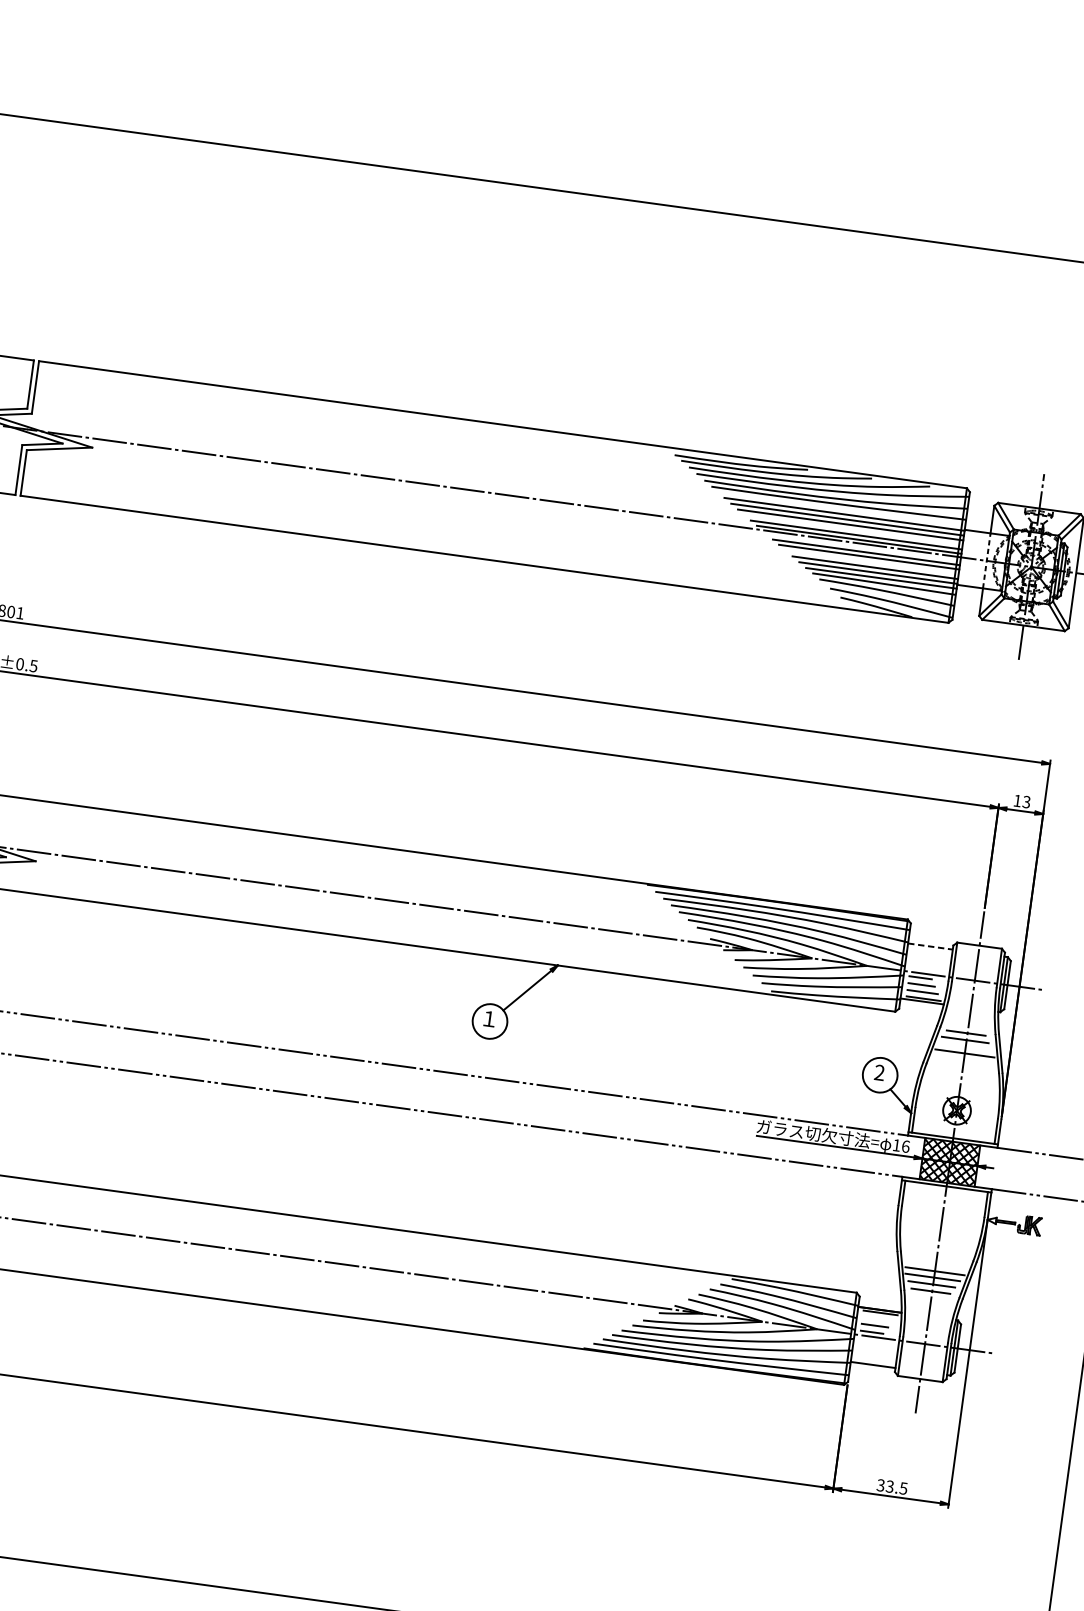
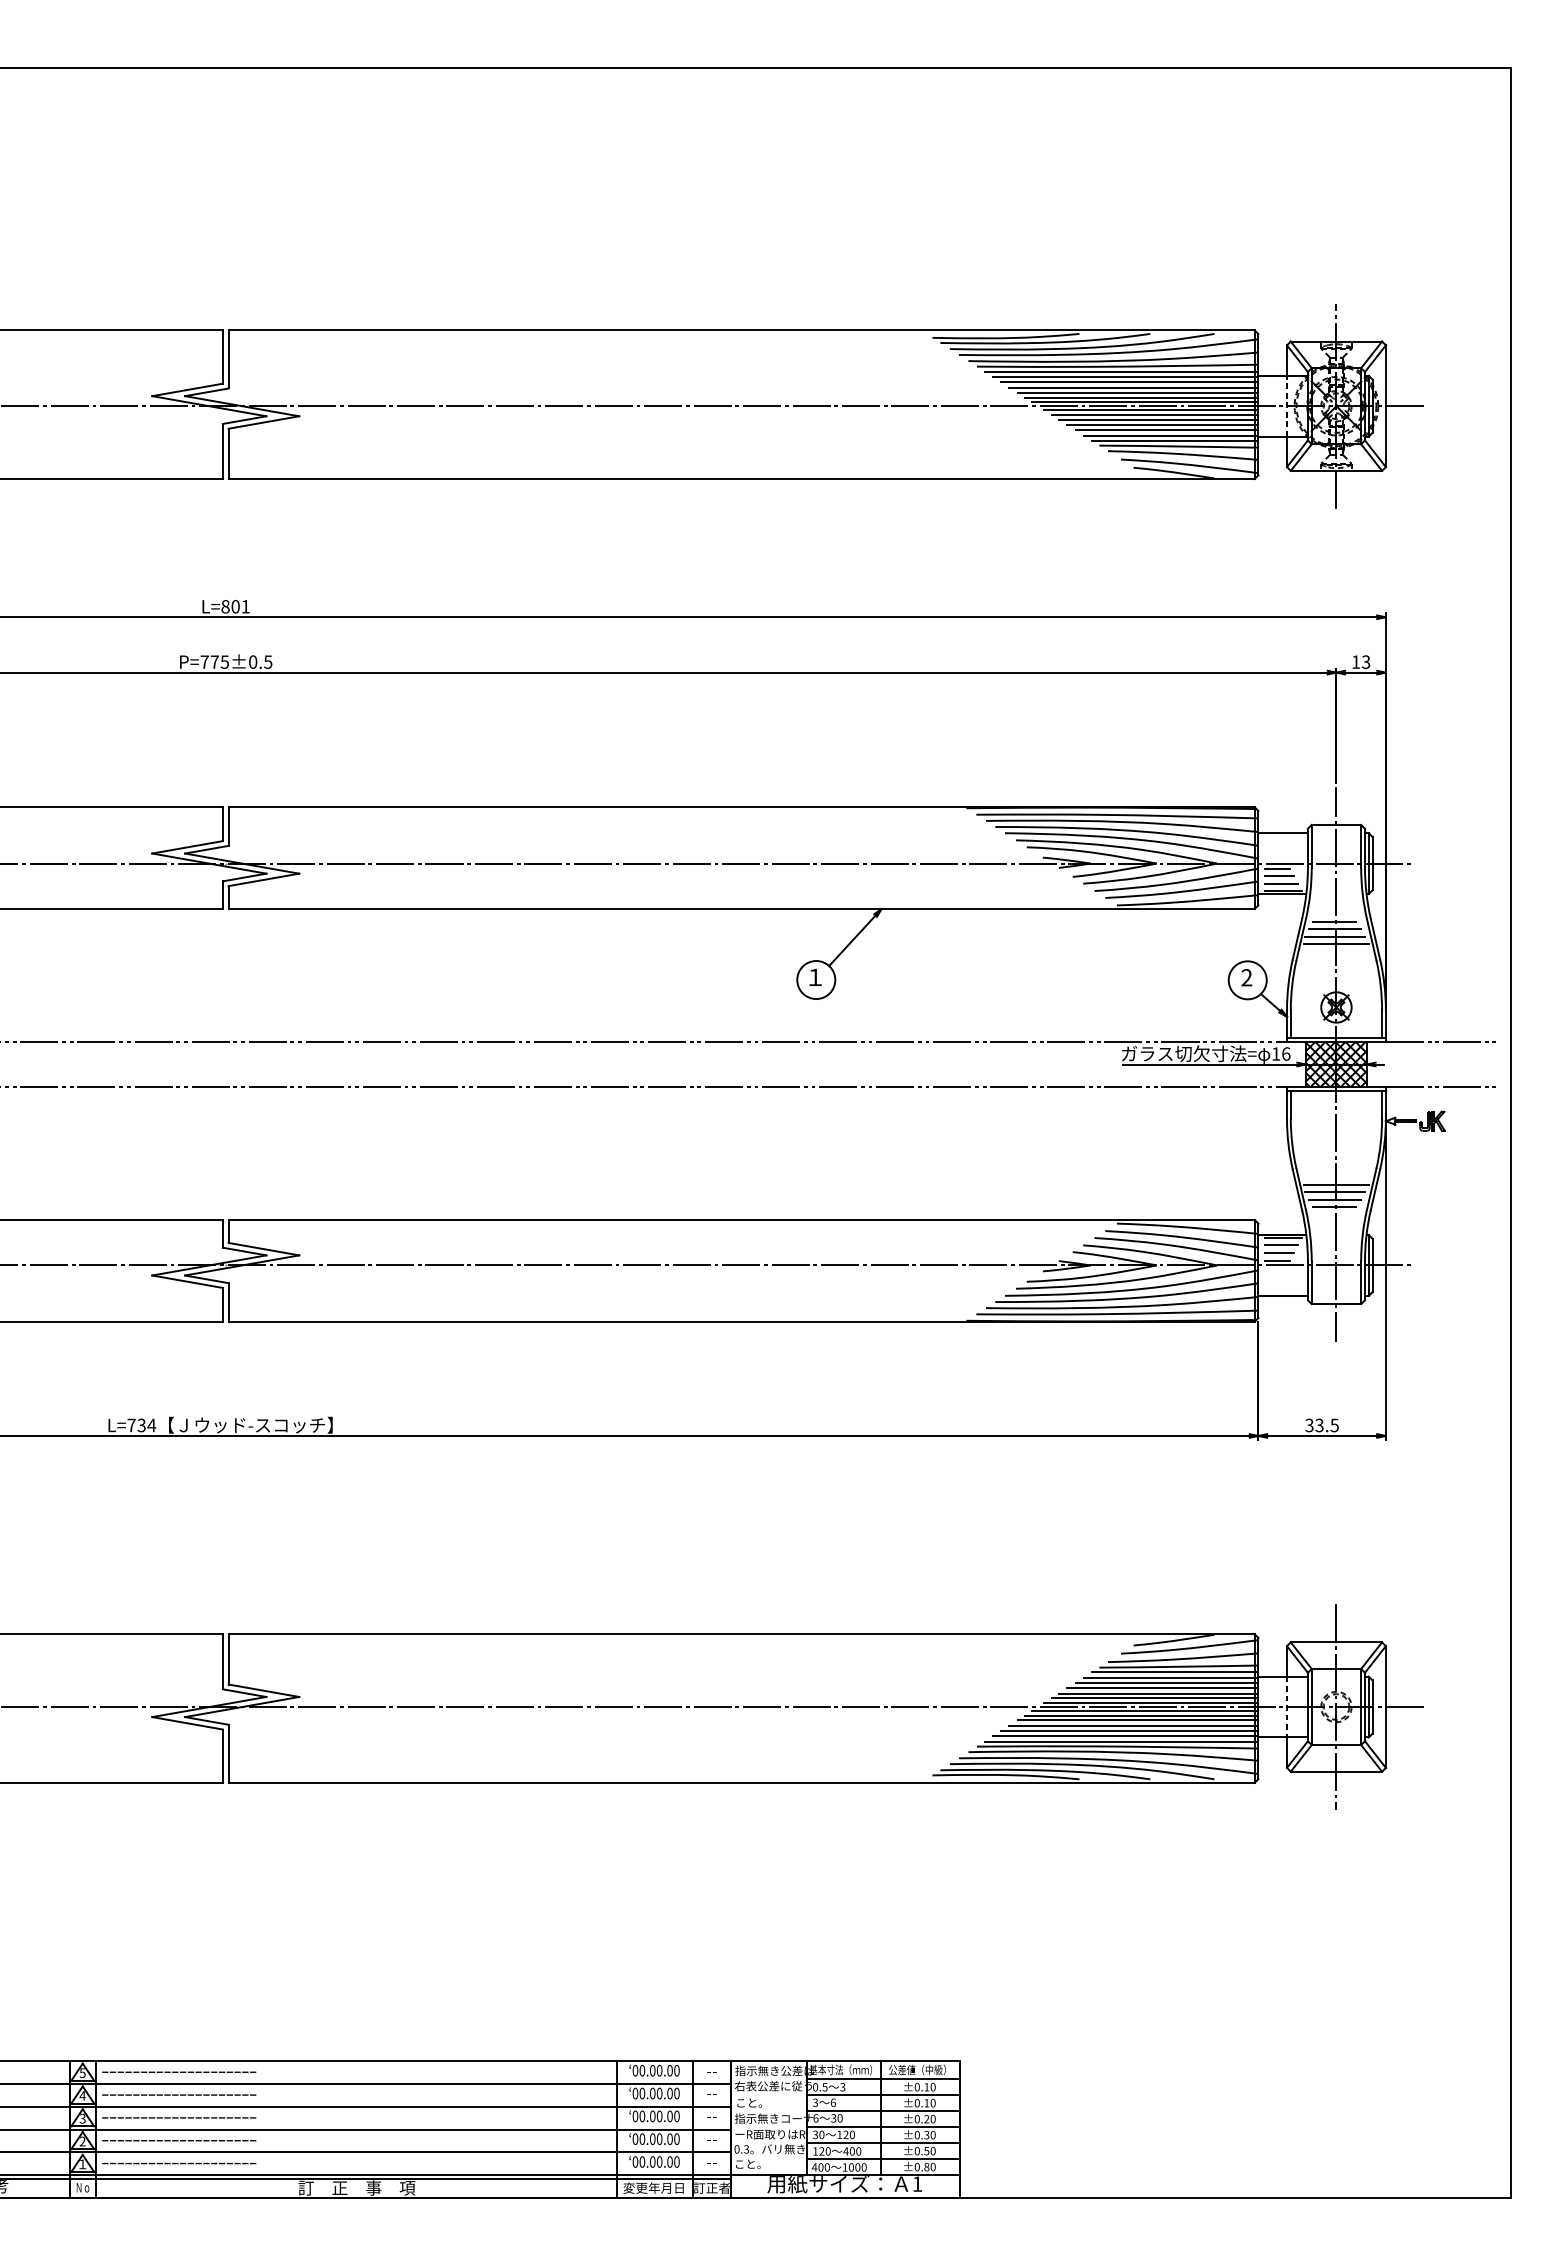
line: (841, 508) -> (1121, 371), added
line: (853, 529) -> (1137, 392), added
line: (863, 547) -> (1151, 410), added
line: (871, 561) -> (1162, 424), added
line: (930, 946) -> (1283, 833), dashed -> solid
line: (963, 1047) -> (1334, 937), added
line: (877, 1319) -> (1281, 1245), added

